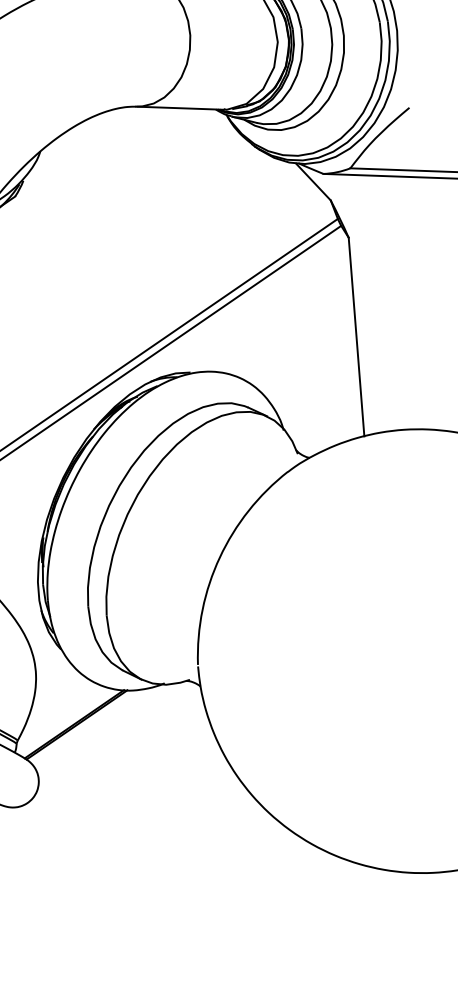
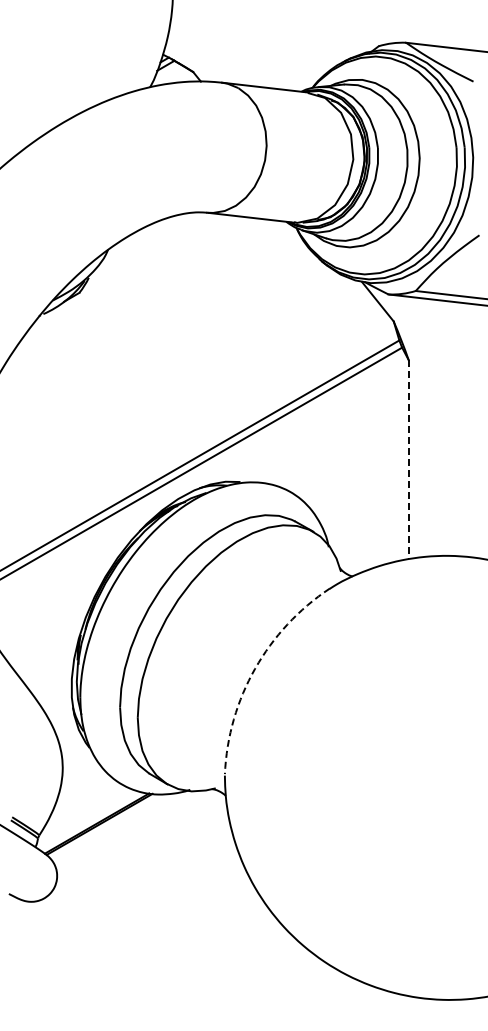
line: (356, 336) -> (408, 459), solid -> dashed
arc: (220, 557) -> (255, 668), solid -> dashed

